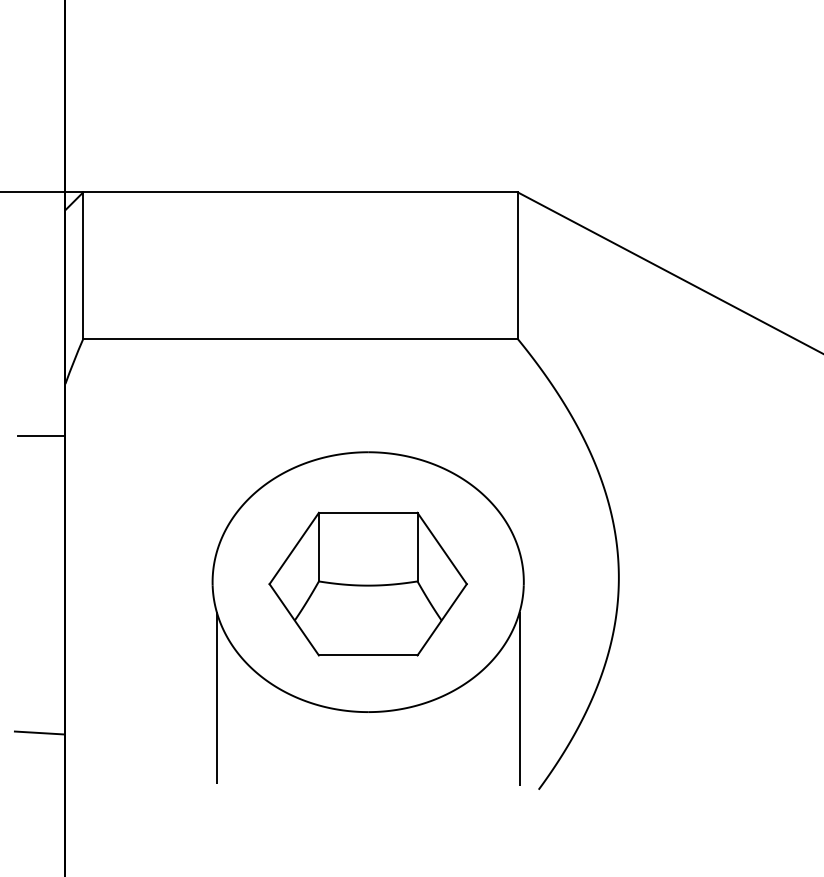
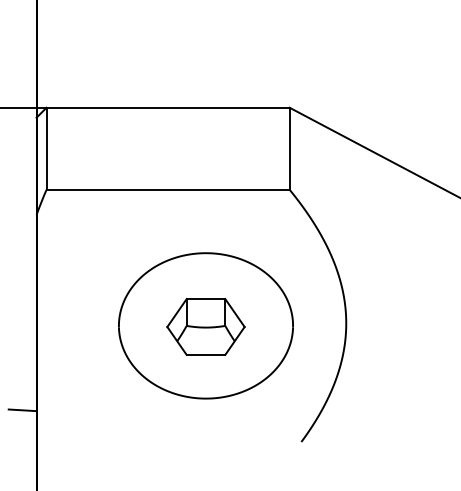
line: (40, 436) -> (22, 244), removed
part: (367, 583) -> (205, 326), size x0.7
line: (217, 697) -> (121, 390), removed
line: (519, 699) -> (290, 391), removed

